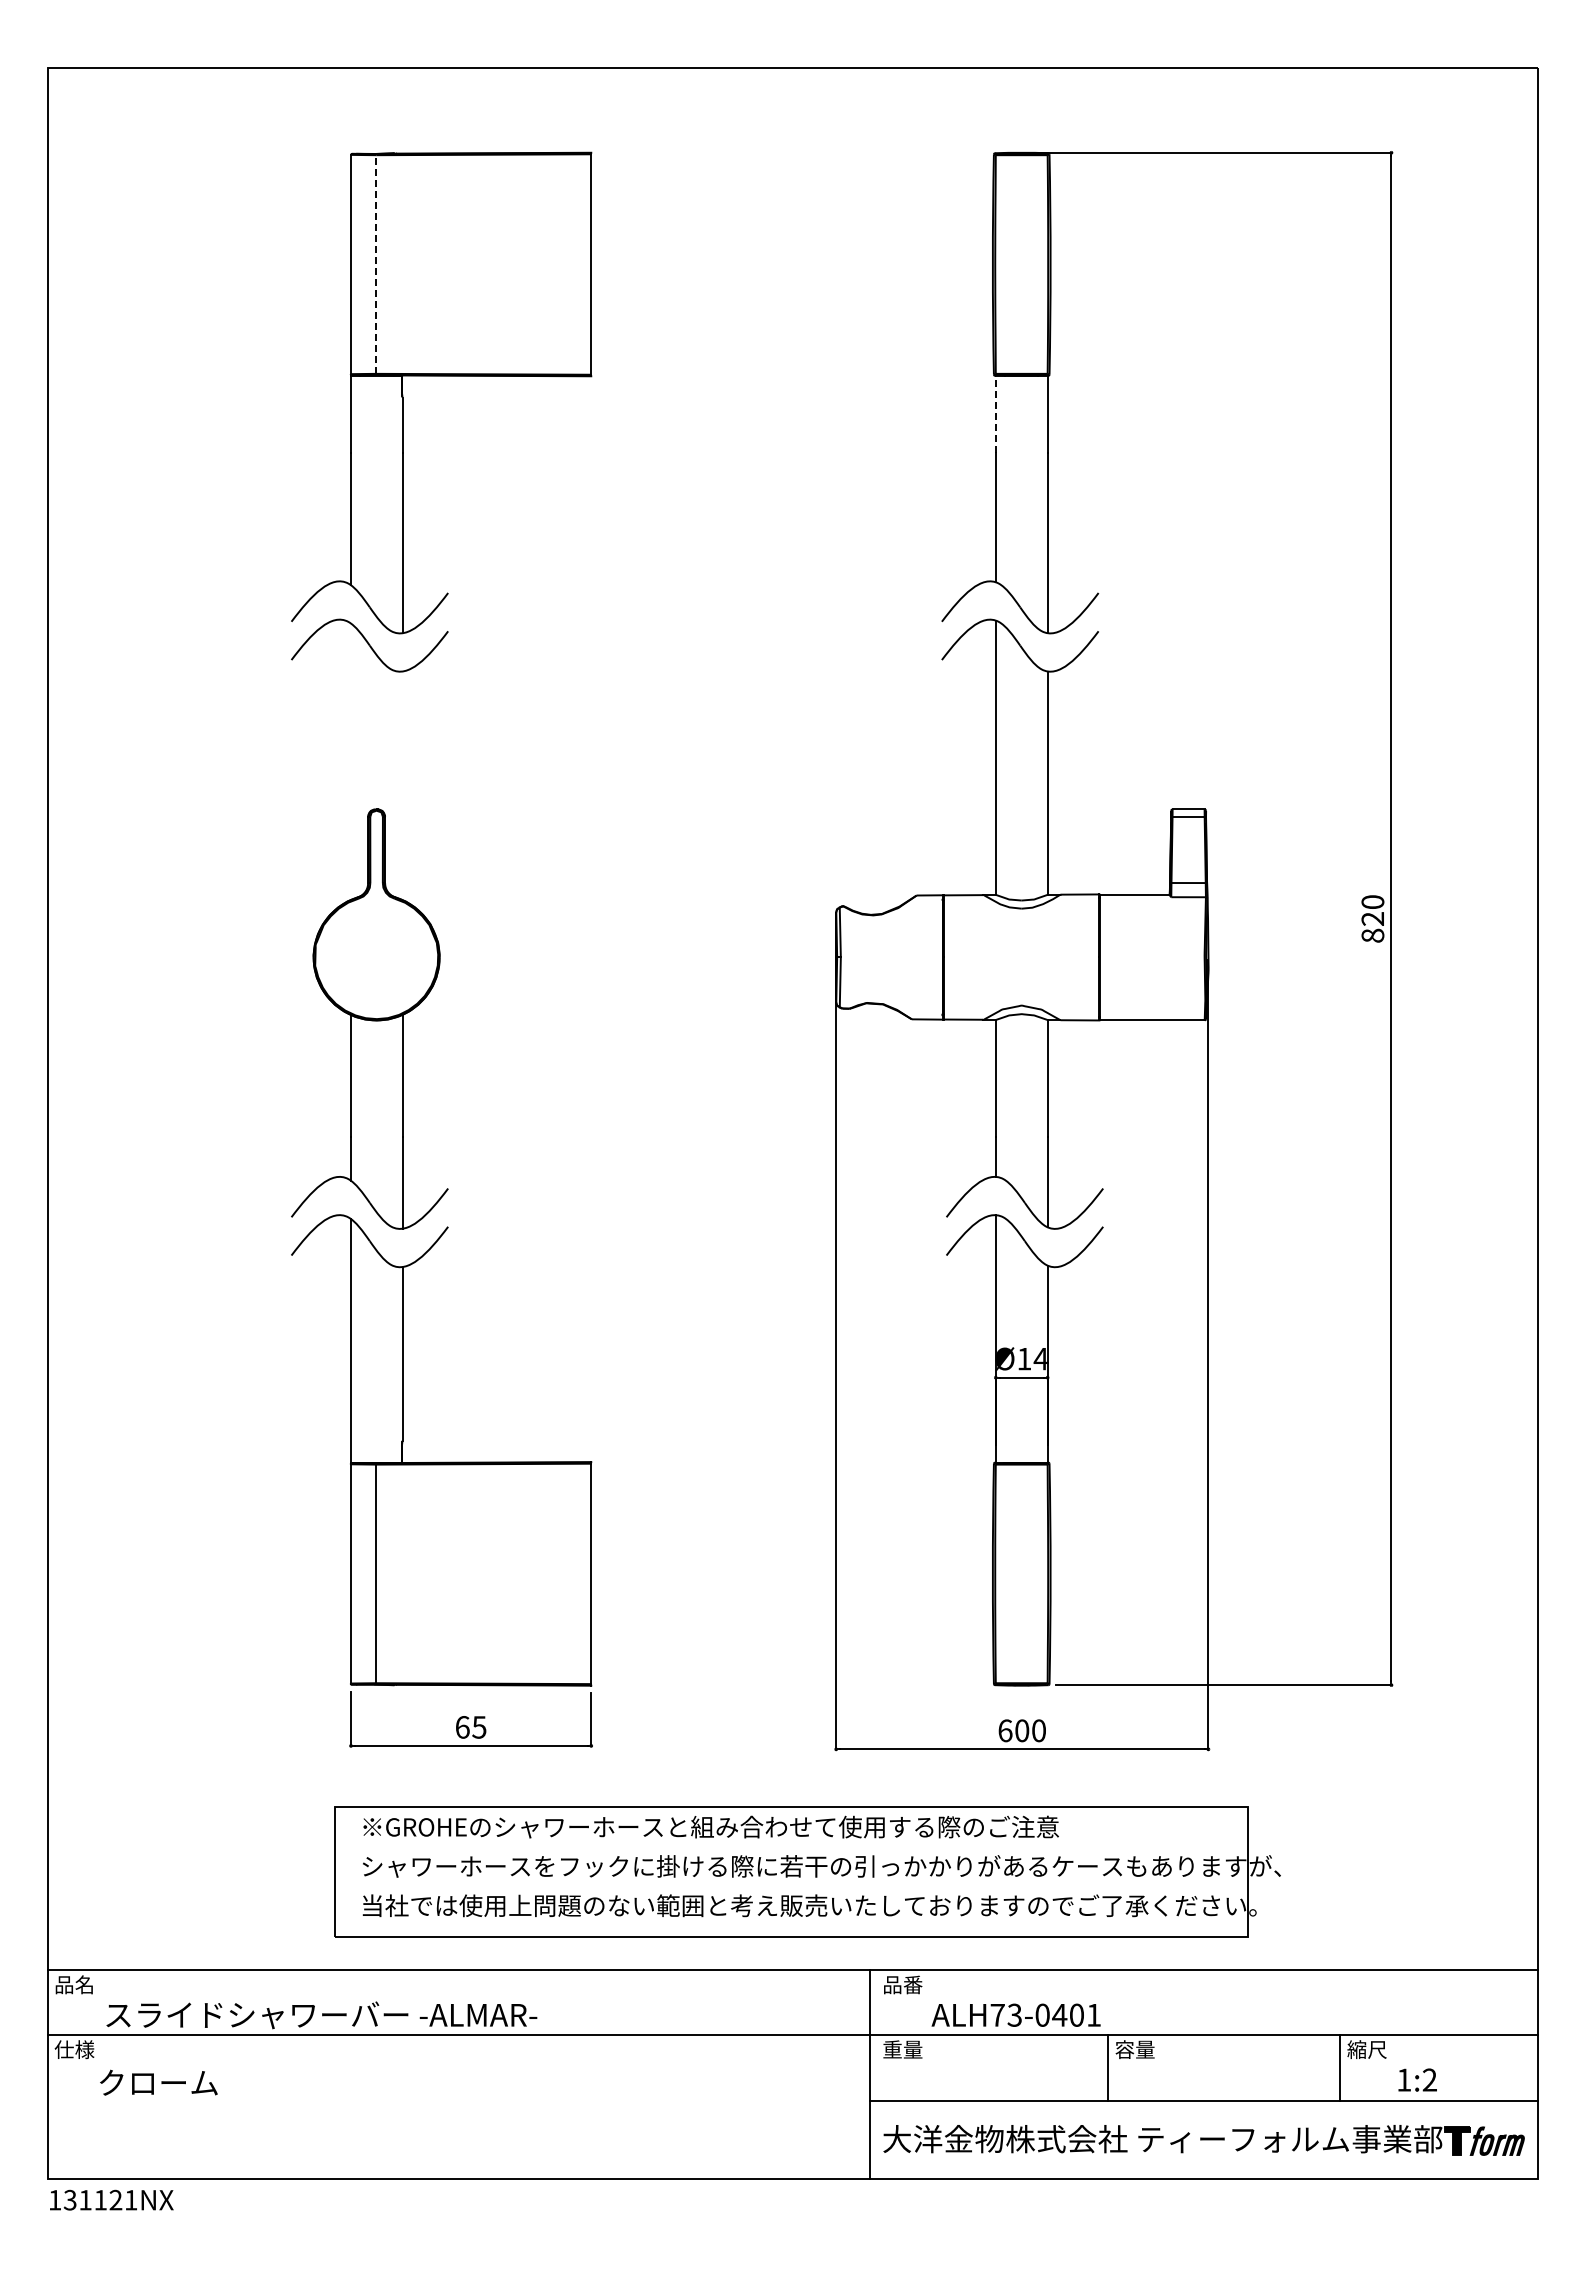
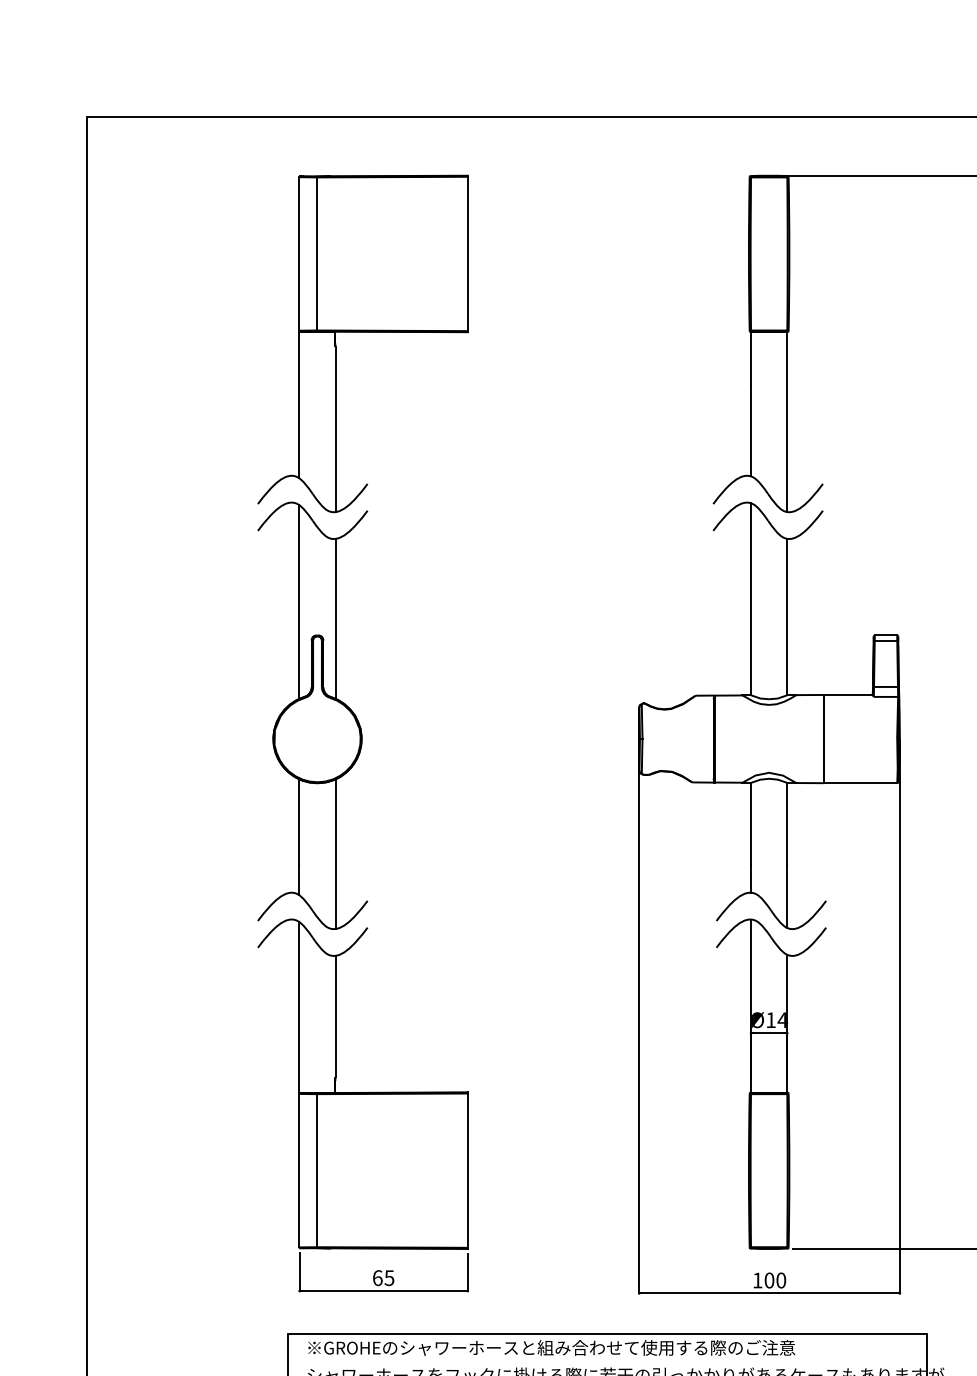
line: (376, 264) -> (317, 253), dashed -> solid
line: (995, 414) -> (750, 358), dashed -> solid
line: (350, 761) -> (299, 601), added
line: (402, 785) -> (335, 618), added
text: (1005, 1730) -> (757, 1280), 600 -> 100

